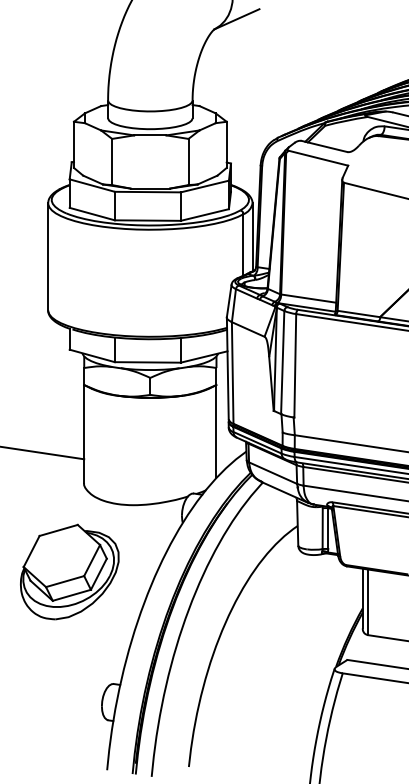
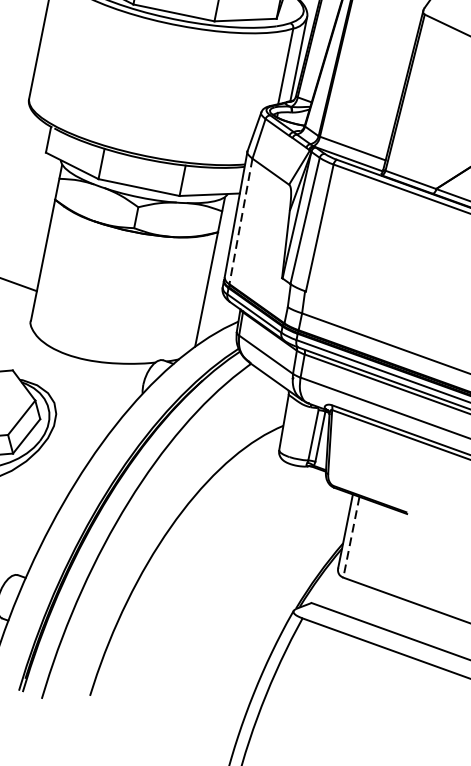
line: (232, 372) -> (240, 220), solid -> dashed
line: (368, 602) -> (351, 537), solid -> dashed

